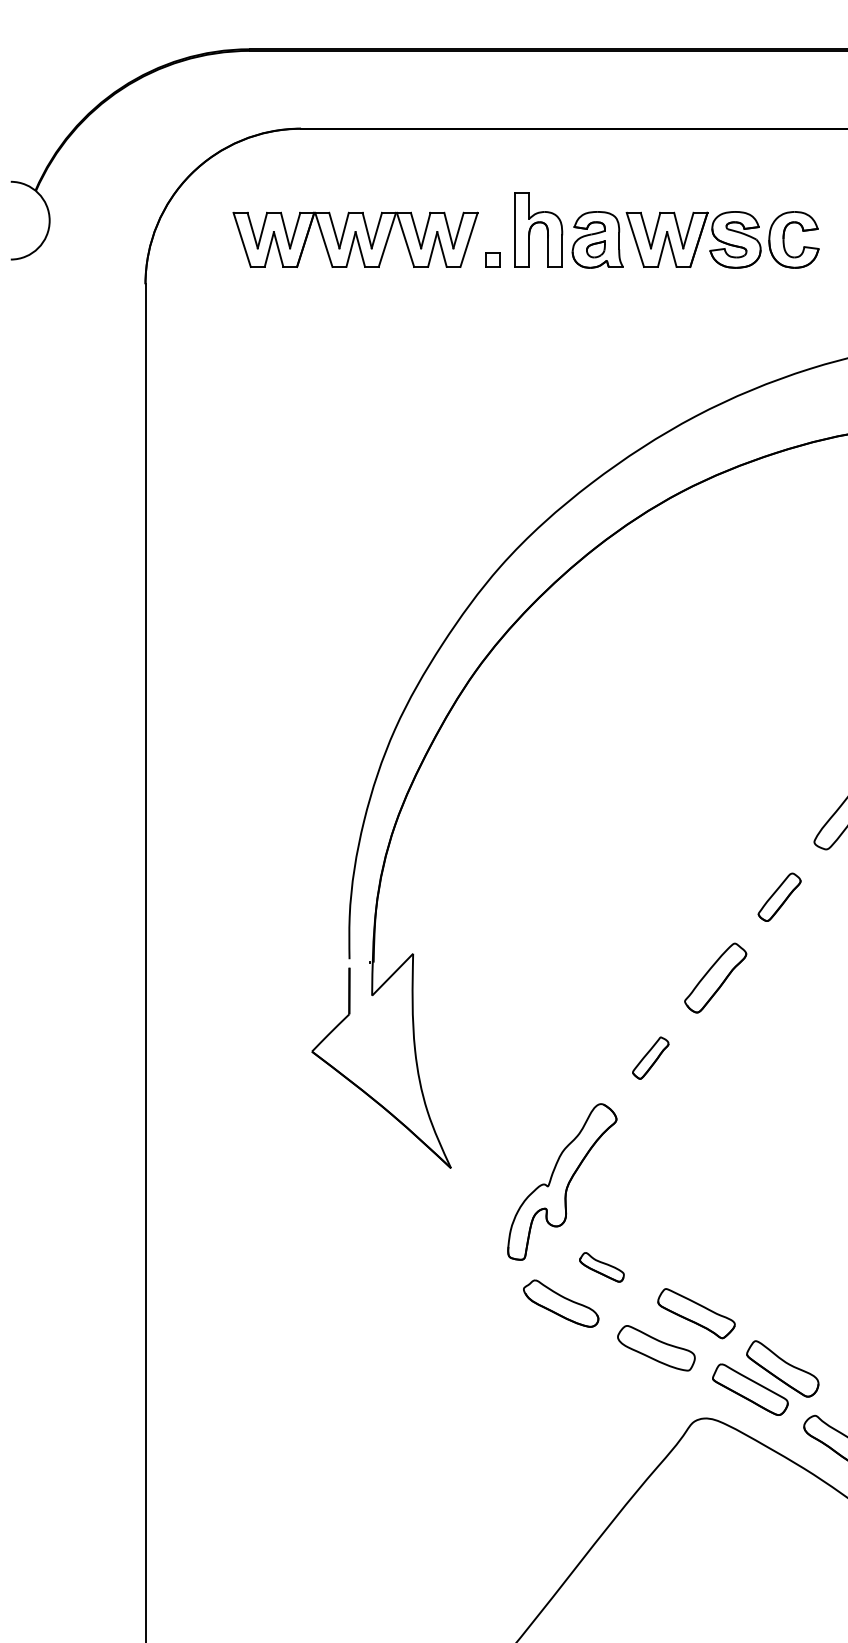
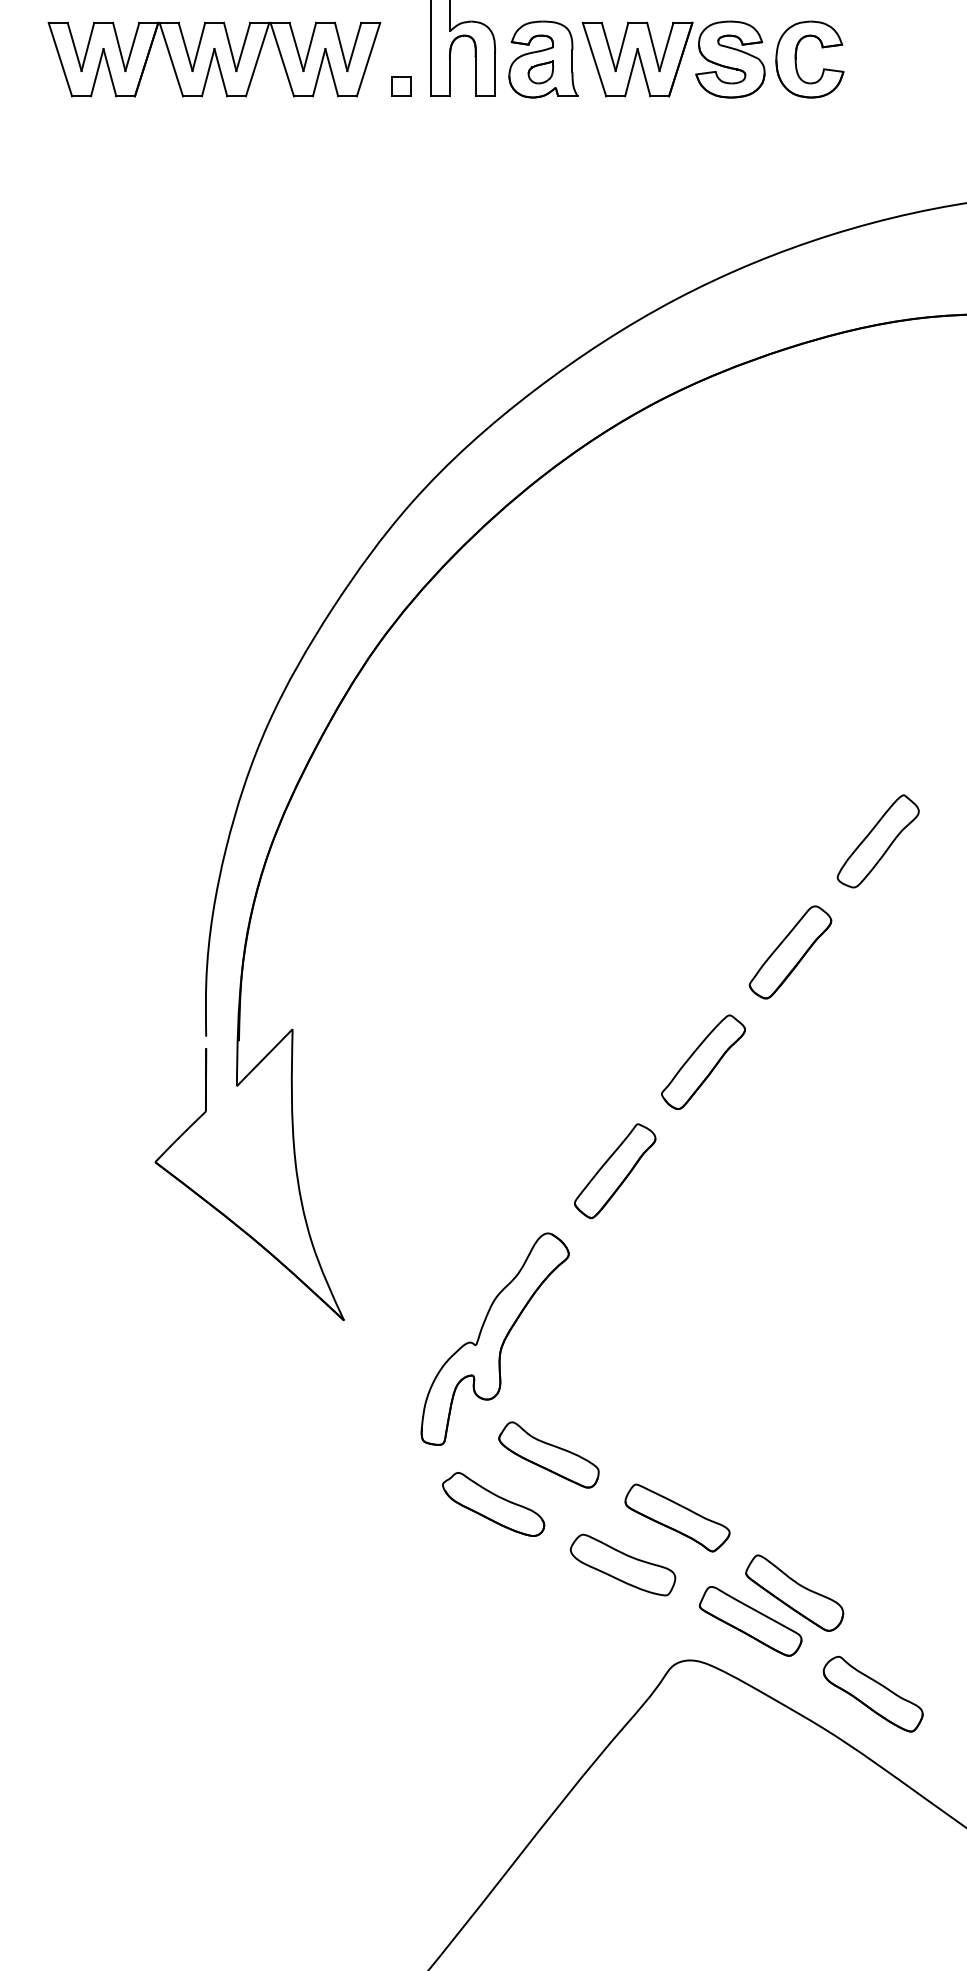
part: (779, 897) -> (790, 952), size x1.43
part: (650, 1057) -> (614, 1170), size x1.67
part: (601, 1267) -> (548, 1455), size x1.67

